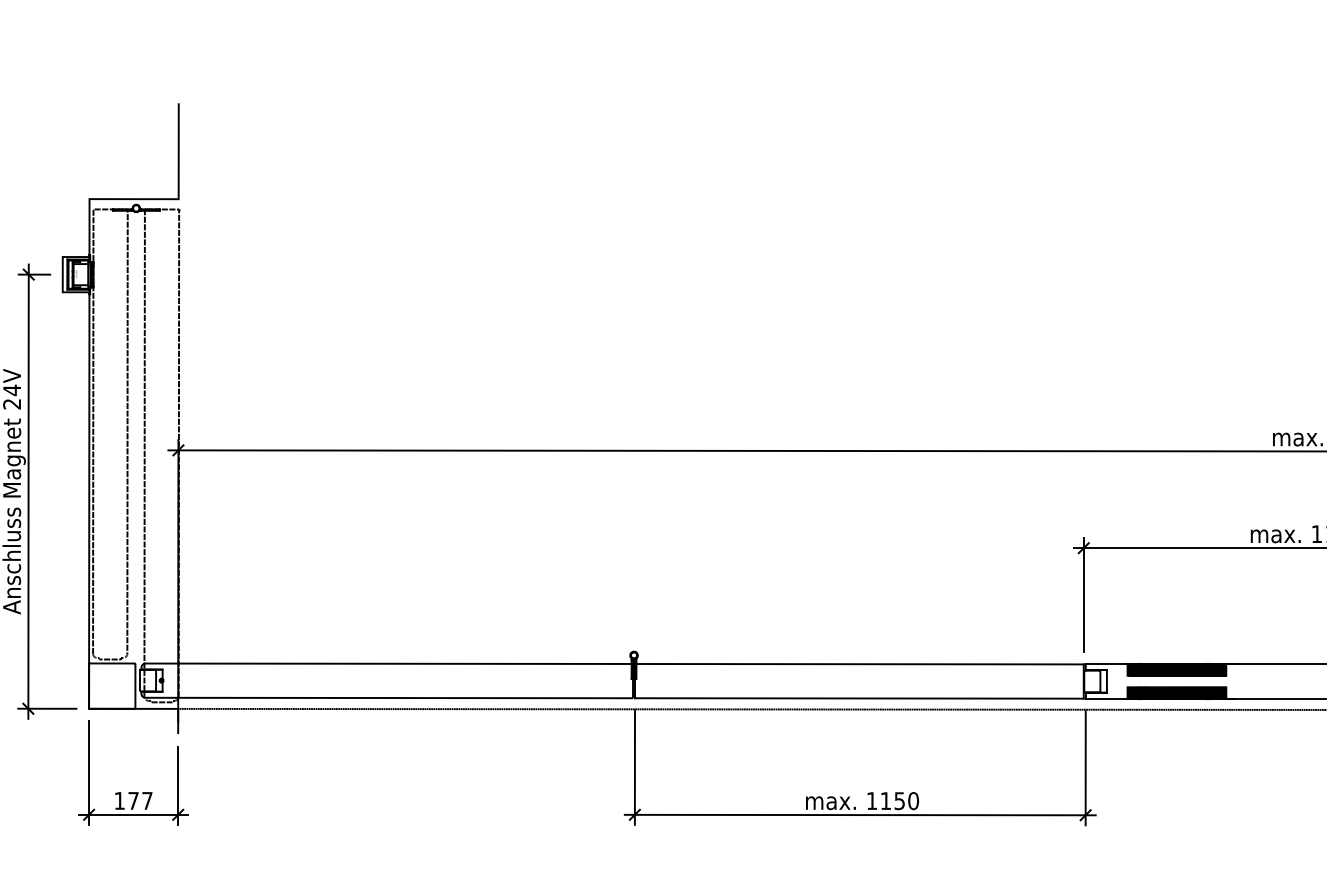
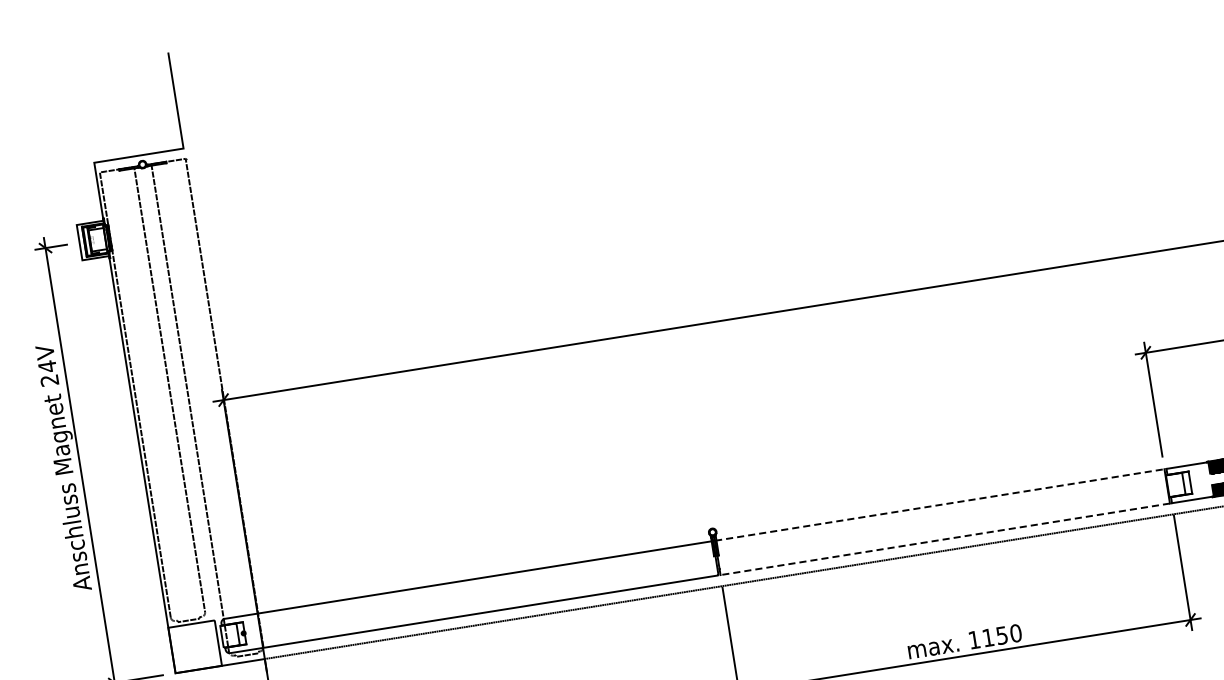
line: (859, 664) -> (939, 505), solid -> dashed
line: (858, 698) -> (944, 539), solid -> dashed

